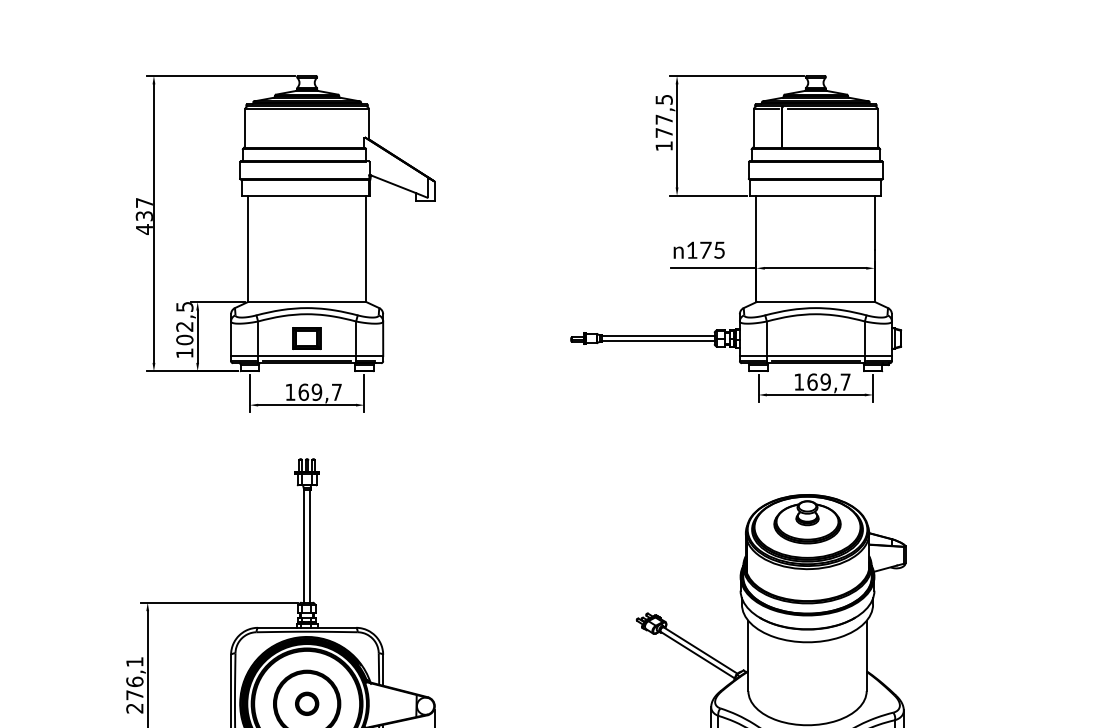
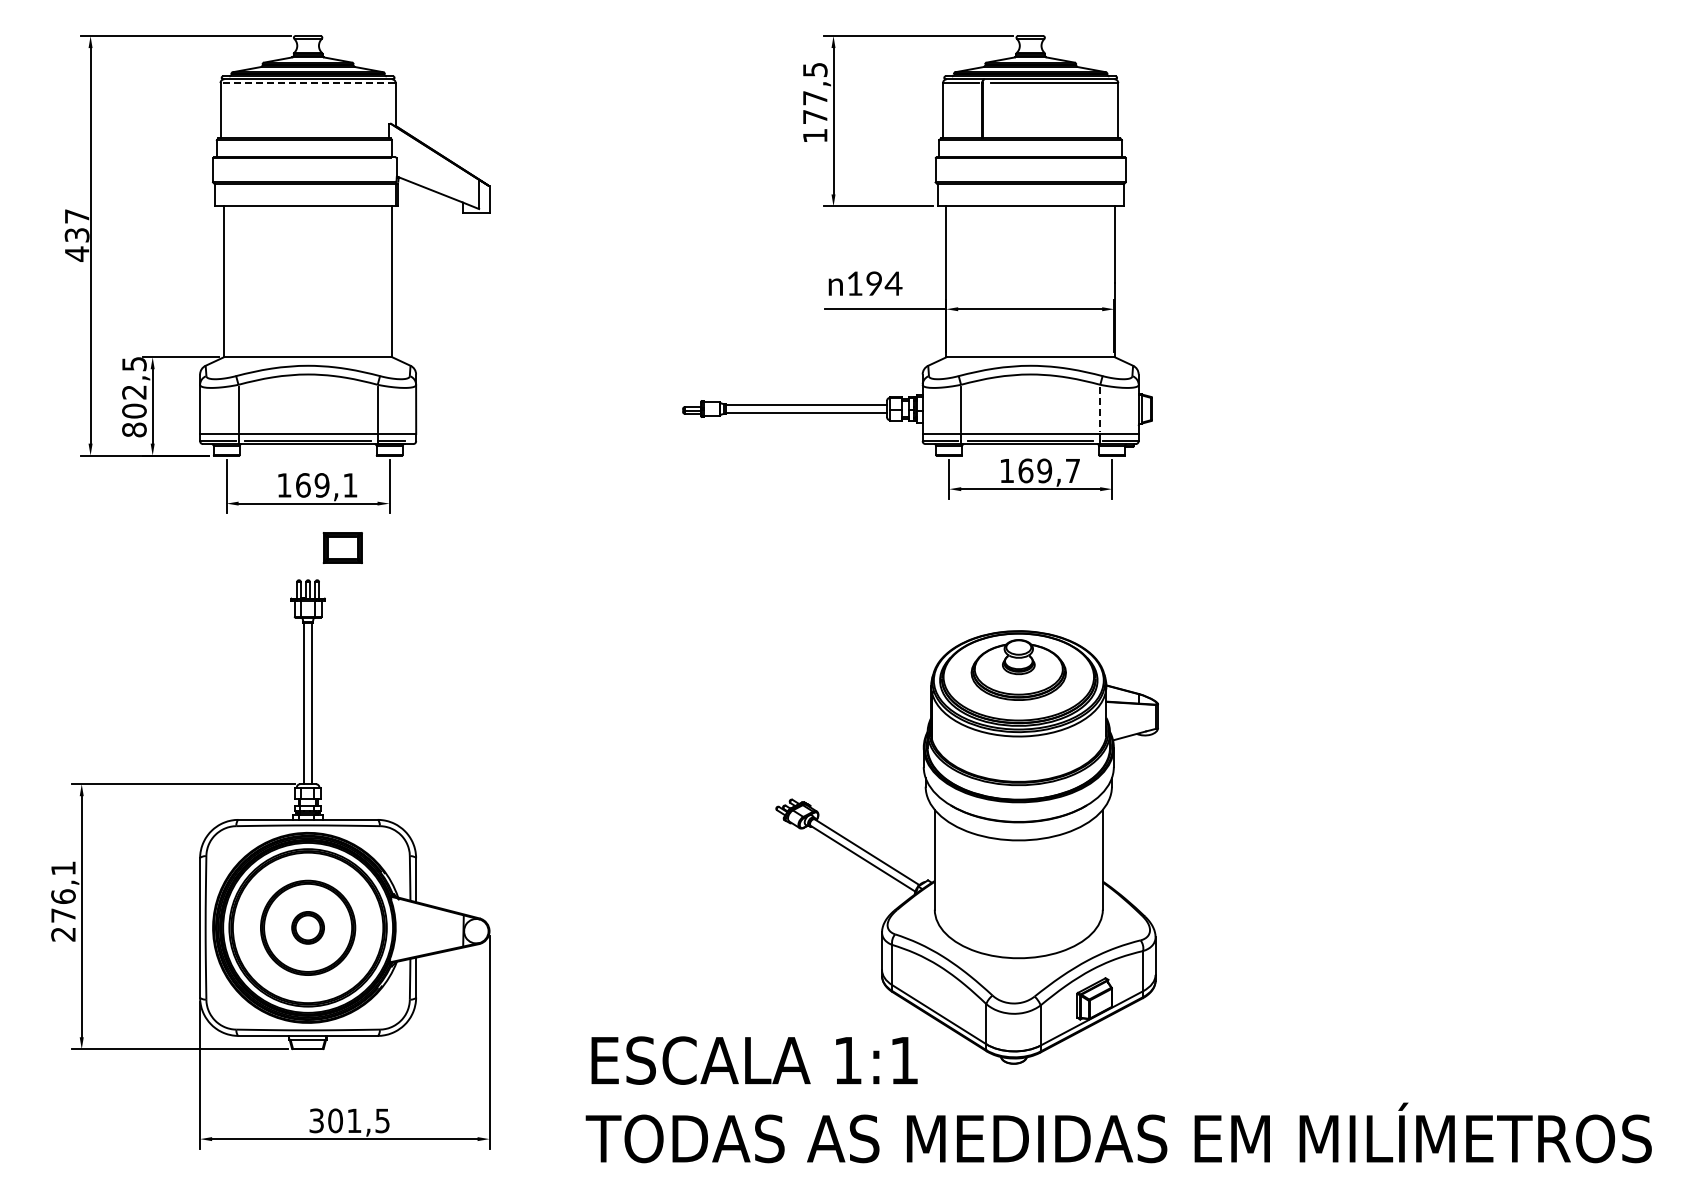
line: (307, 109) -> (308, 83), solid -> dashed
text: (712, 250) -> (884, 283), 175 -> 194
part: (306, 338) -> (342, 547), moved
line: (865, 338) -> (1100, 409), solid -> dashed
text: (184, 352) -> (134, 429), 102,5 -> 802,5
text: (336, 392) -> (350, 485), 169,7 -> 169,1

